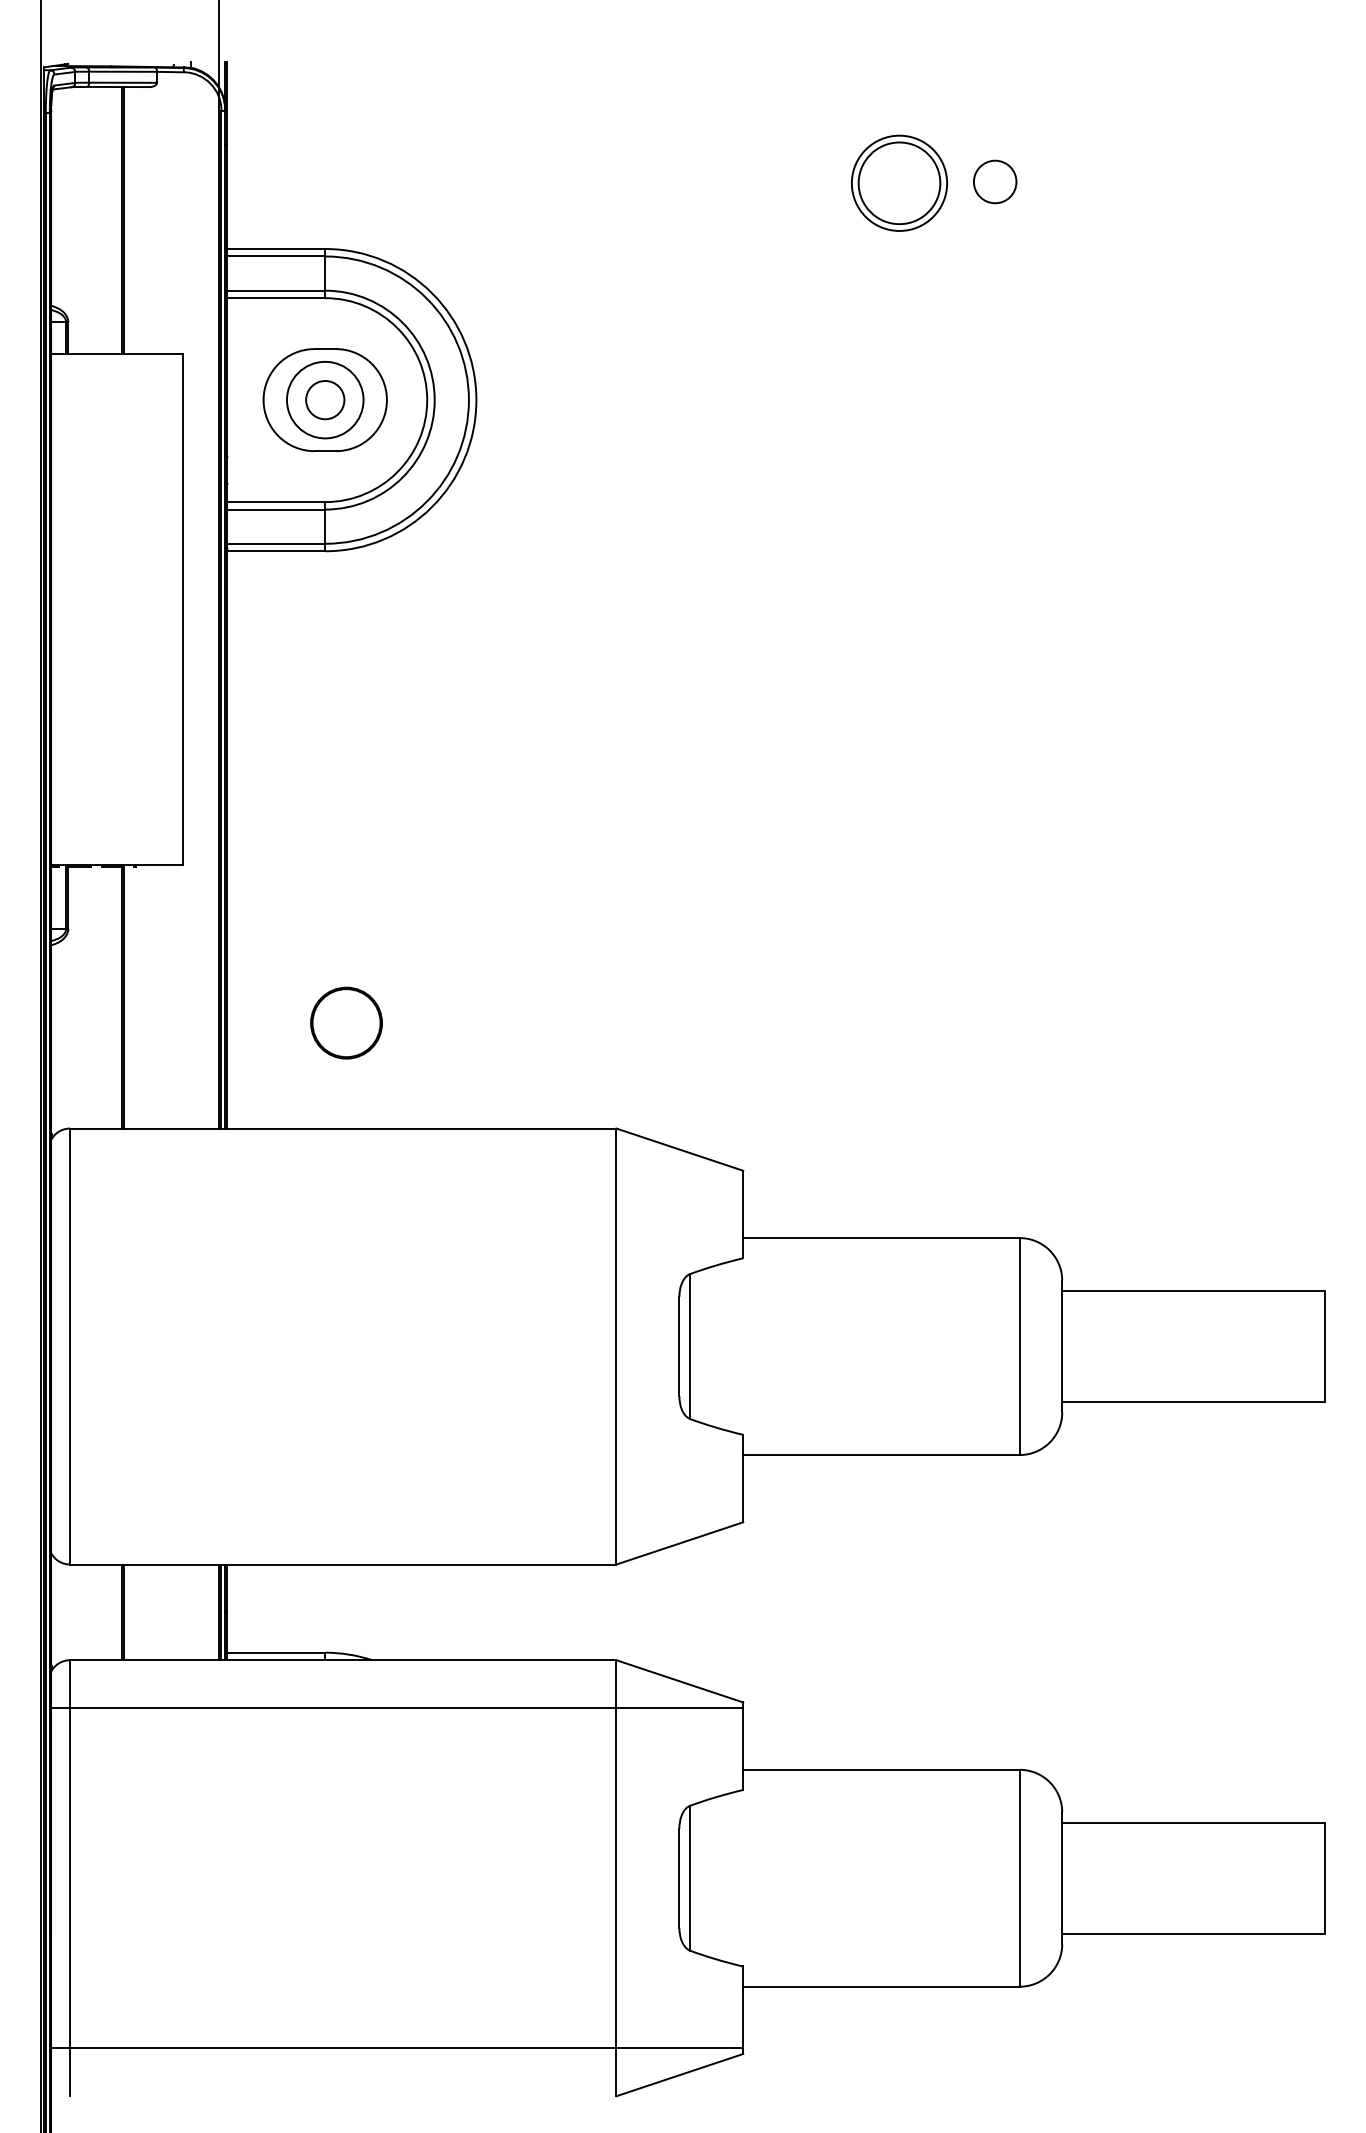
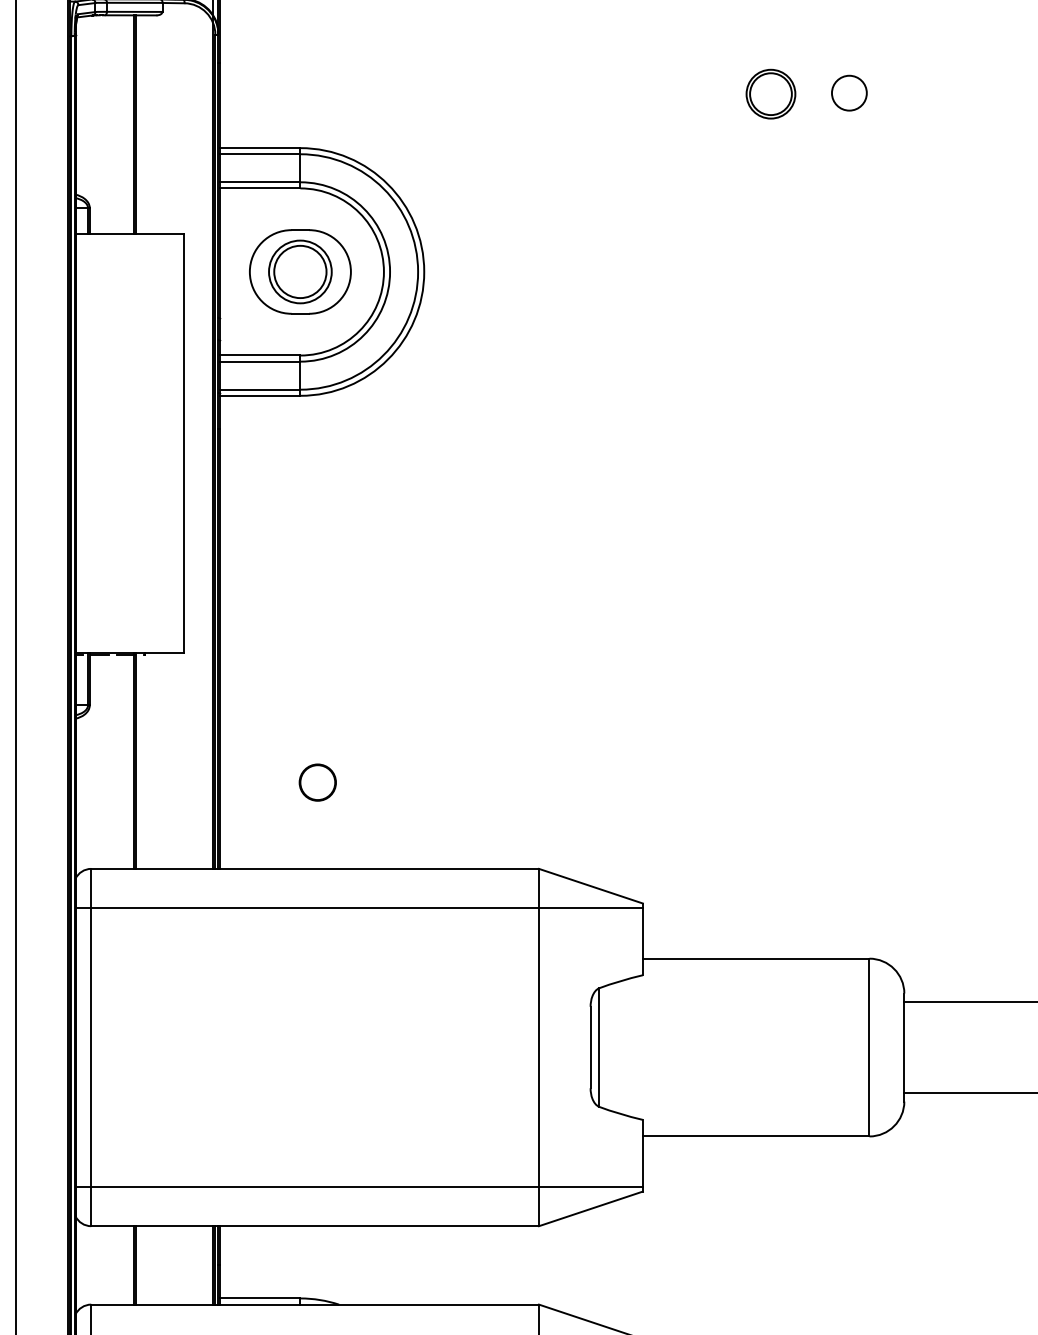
part: (899, 182) -> (770, 93), size x0.62
circle: (325, 400) -> (300, 272), size x1.67
circle: (346, 1023) -> (317, 782), size x0.62
line: (397, 1176) -> (359, 908), added
line: (397, 1516) -> (359, 1186), added

